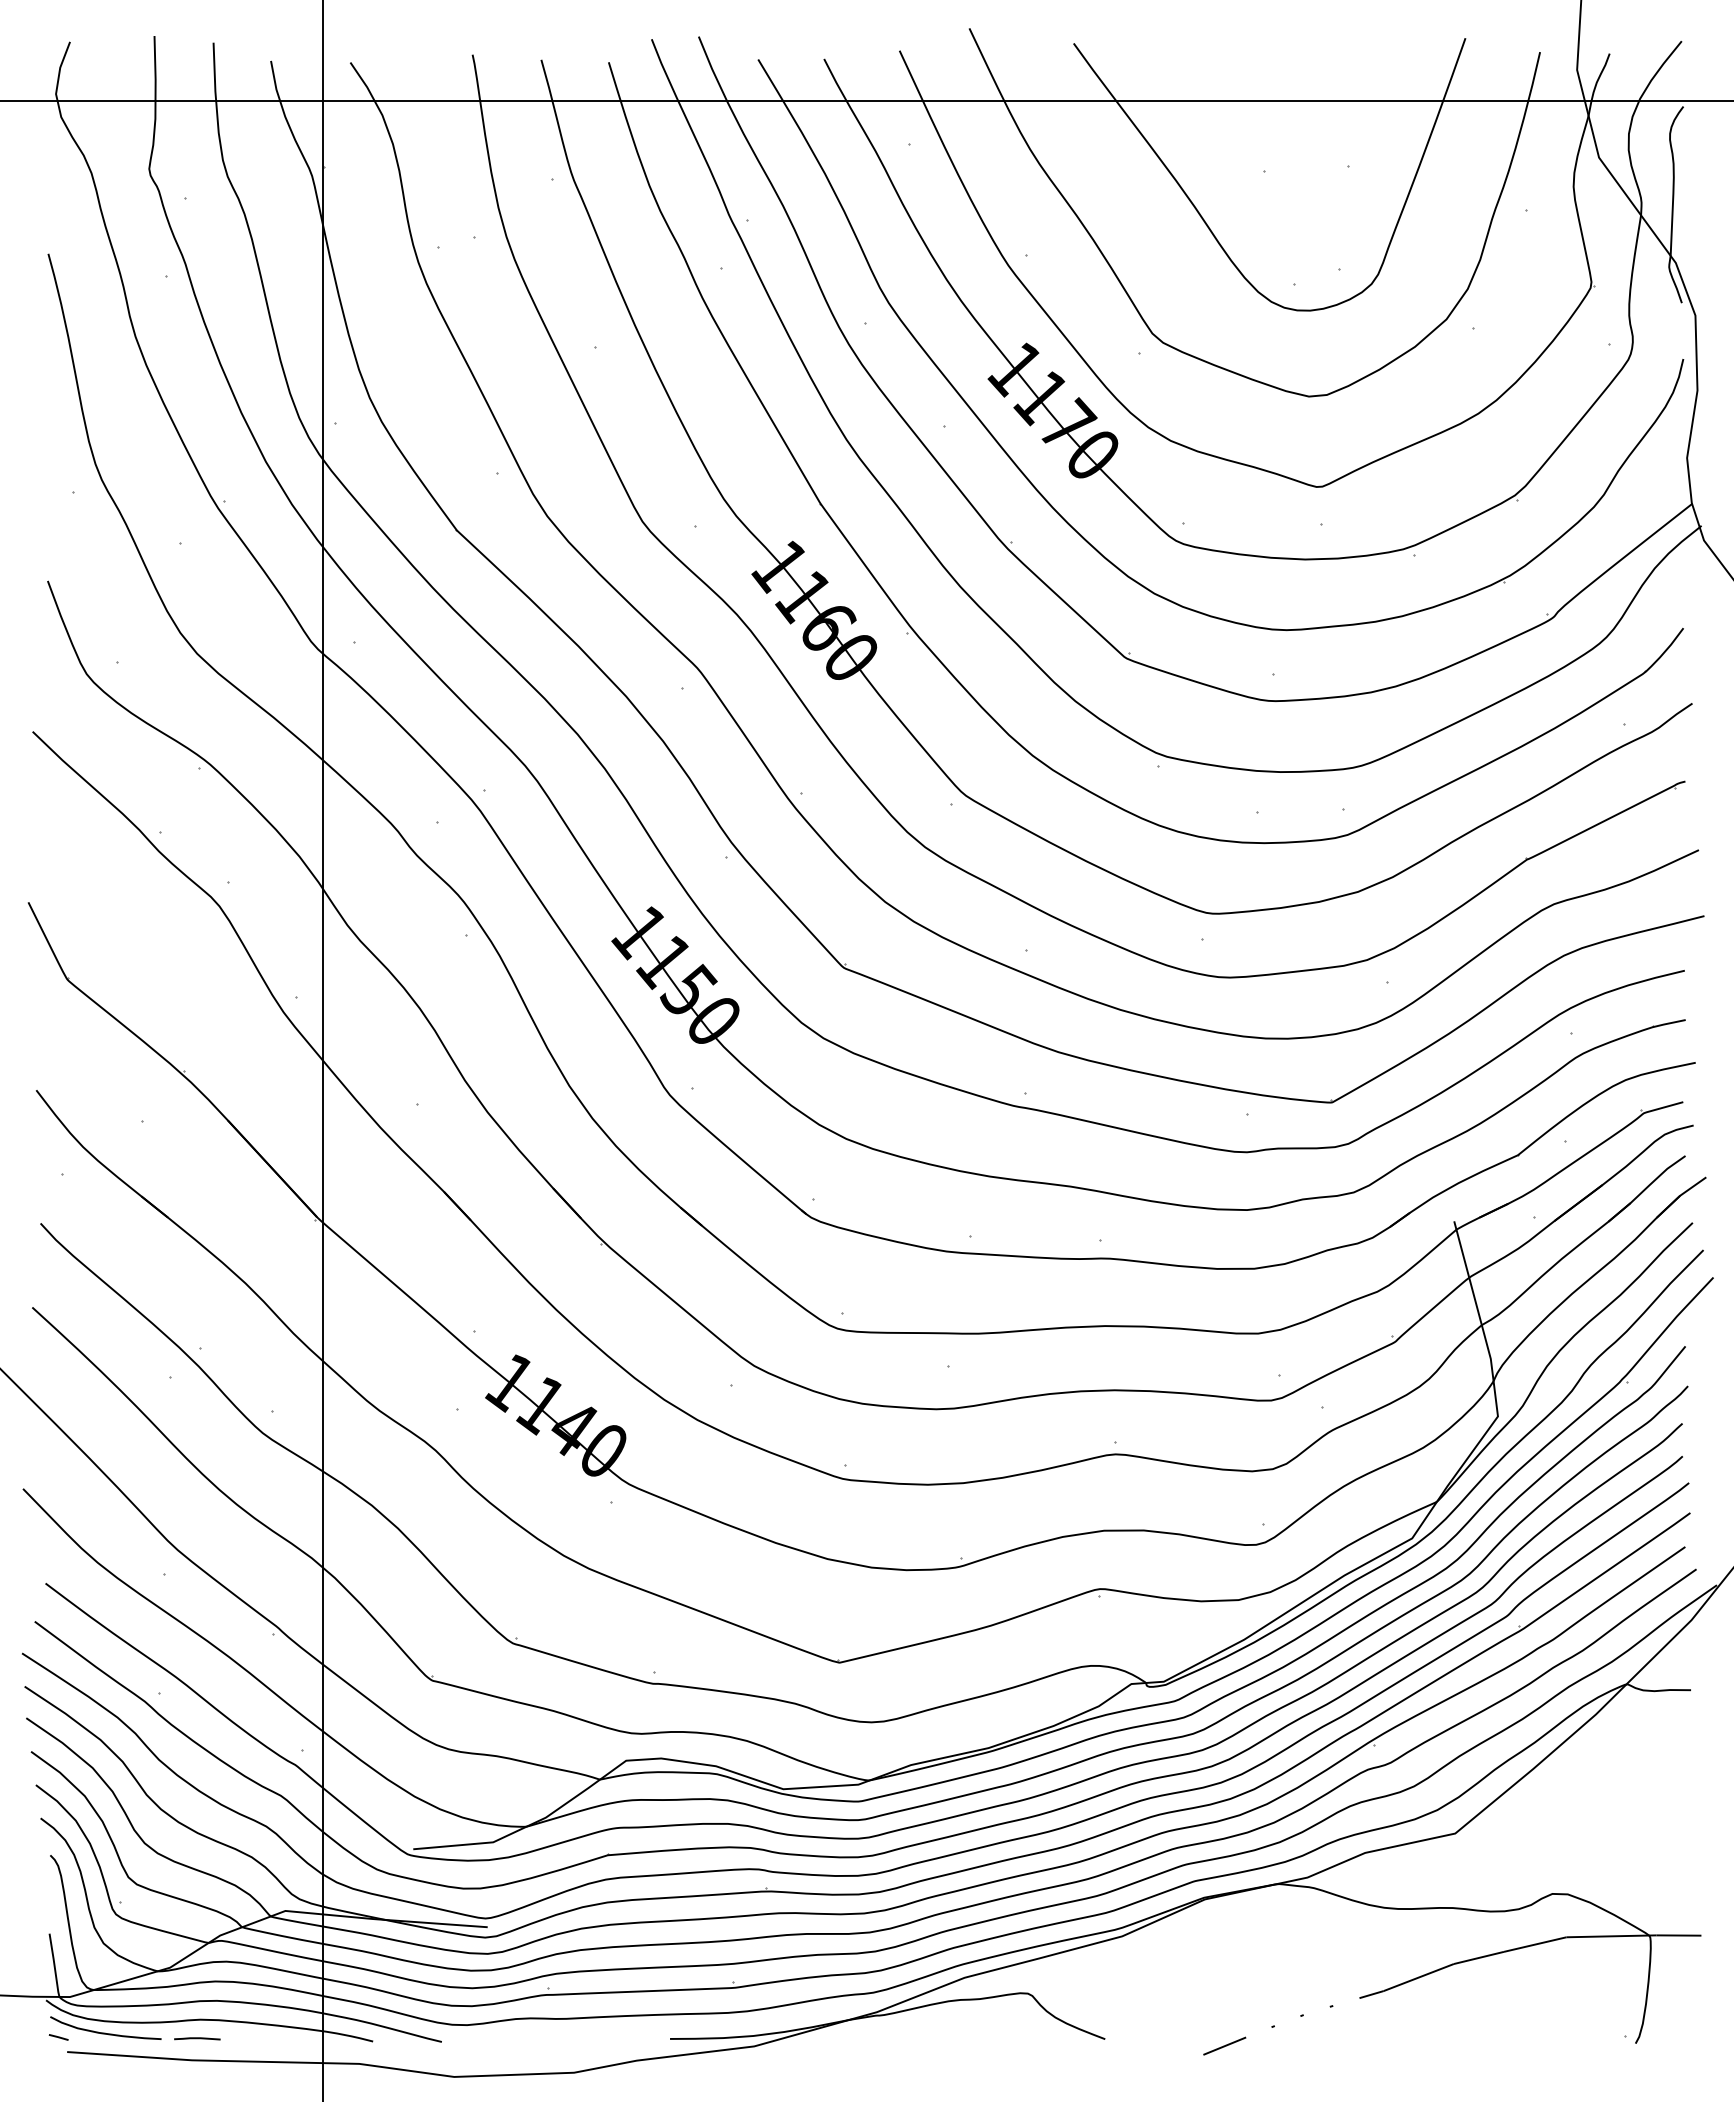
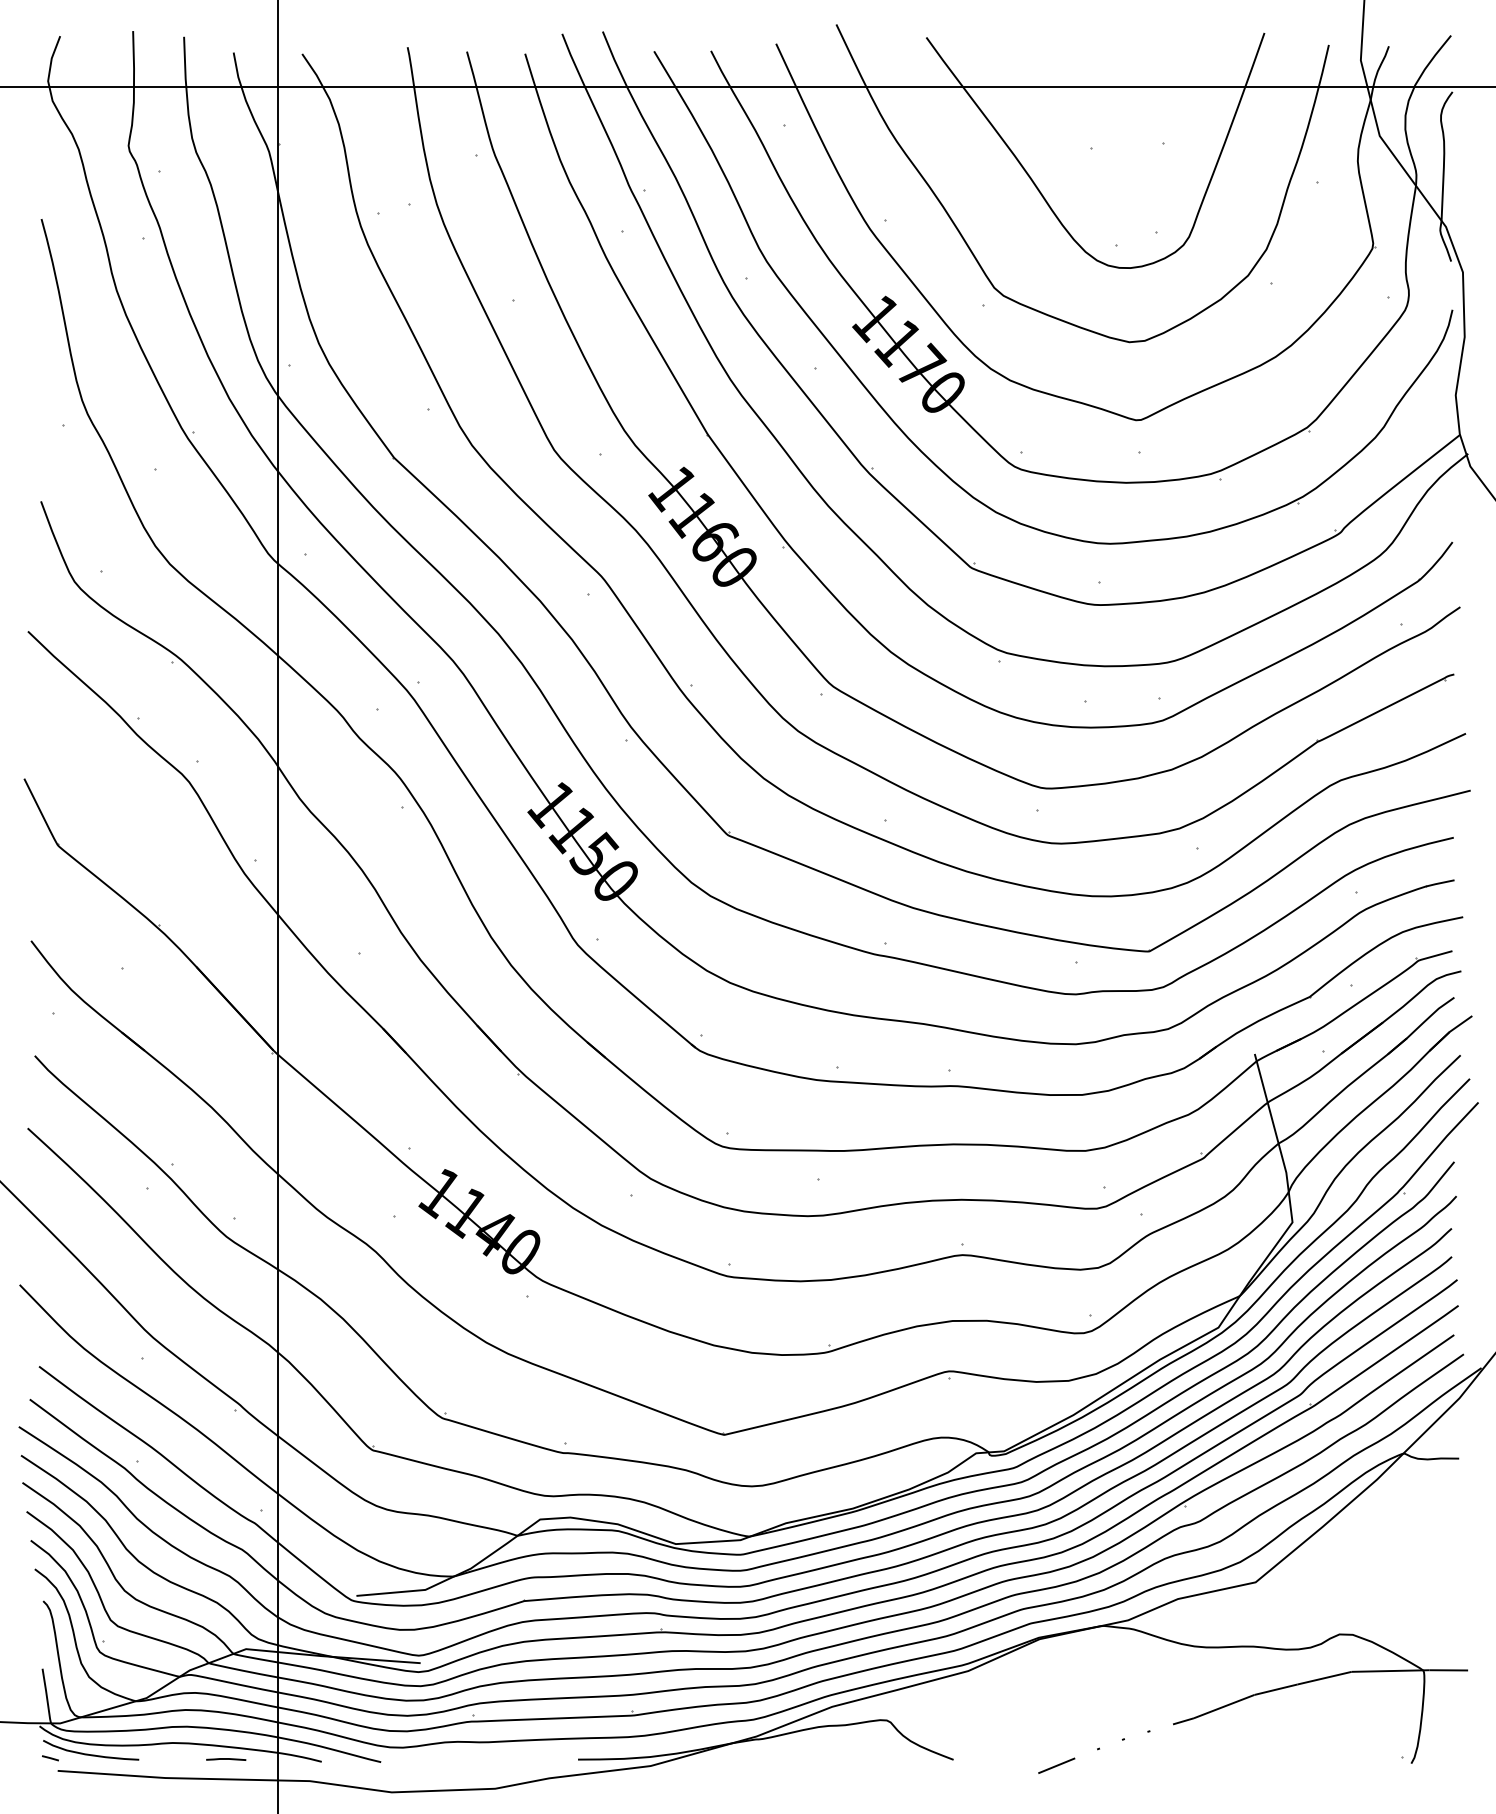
line: (197, 2038) -> (226, 1759), moved

